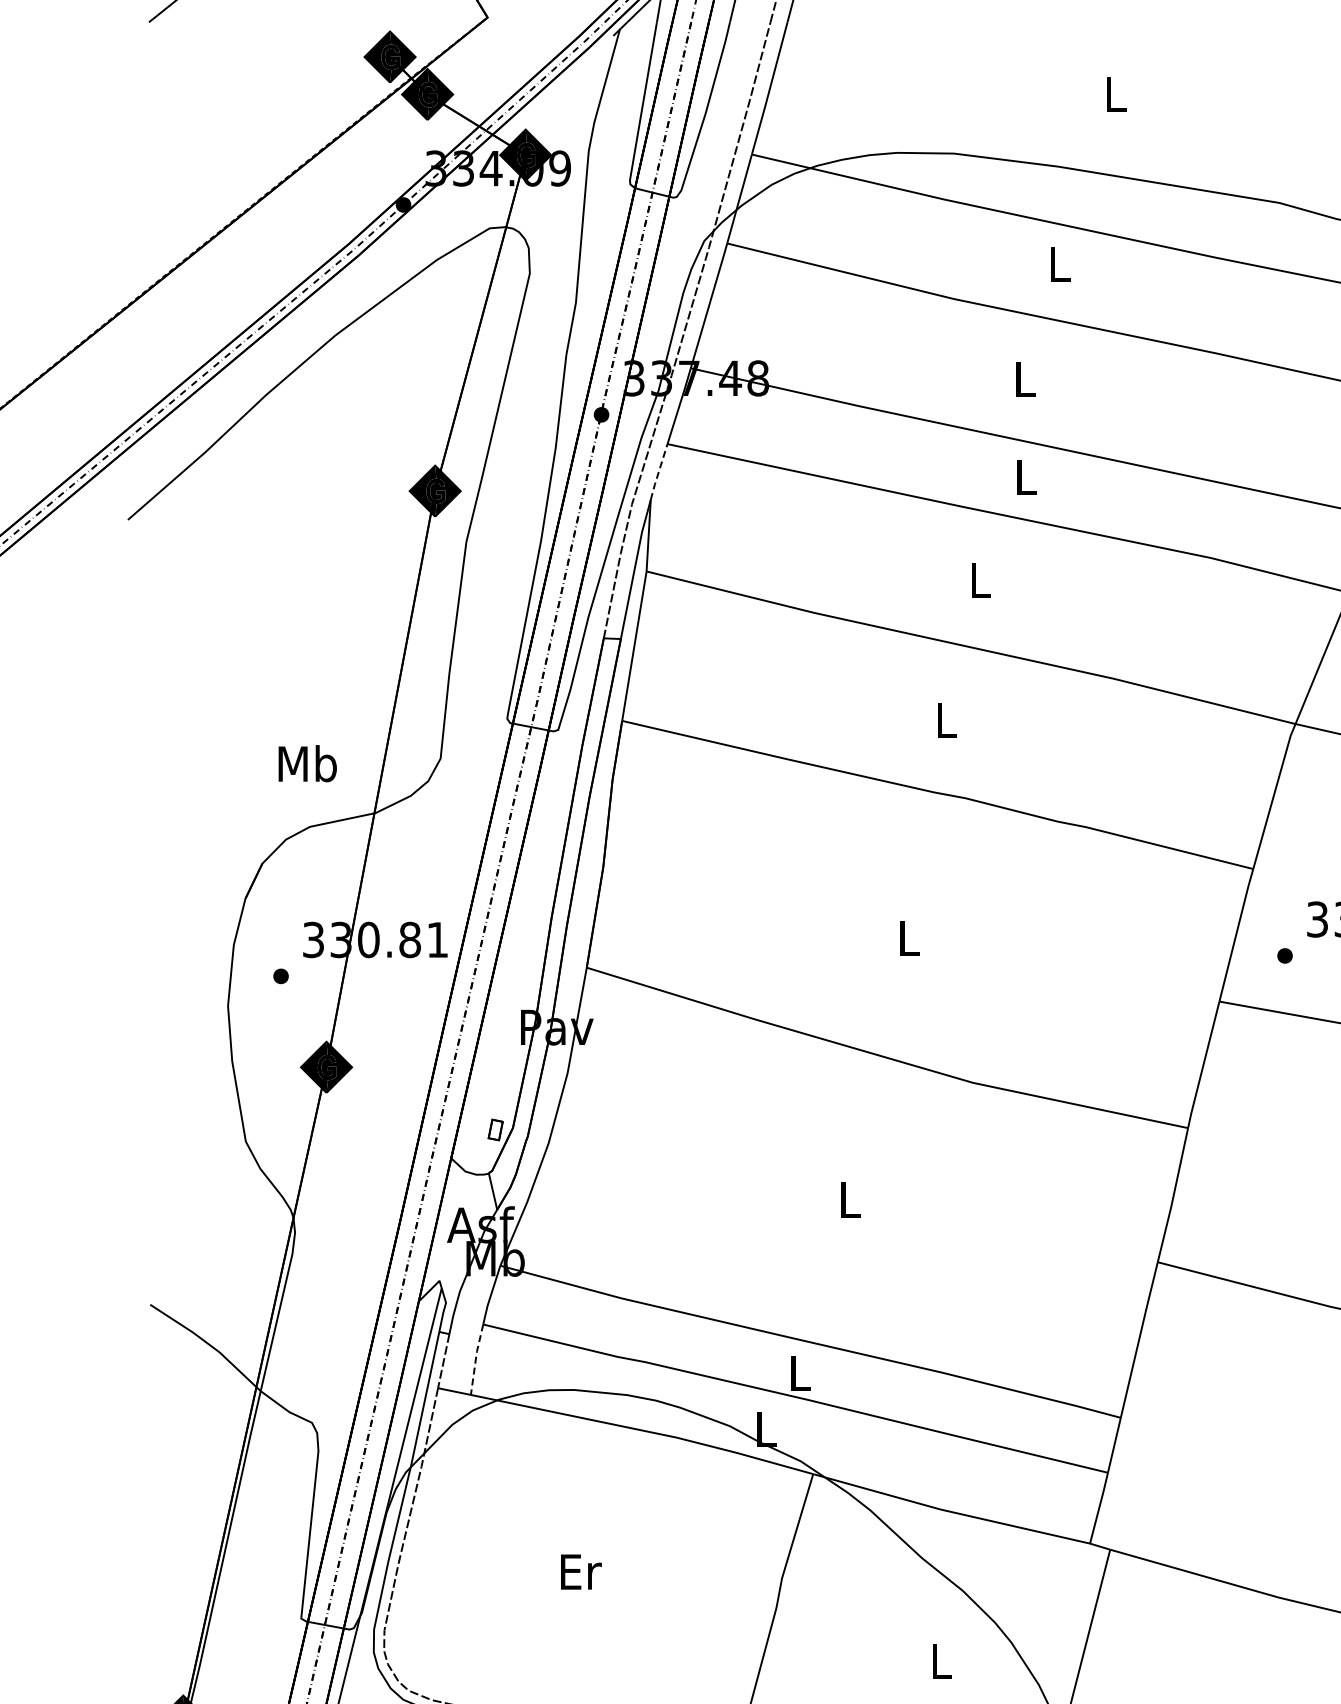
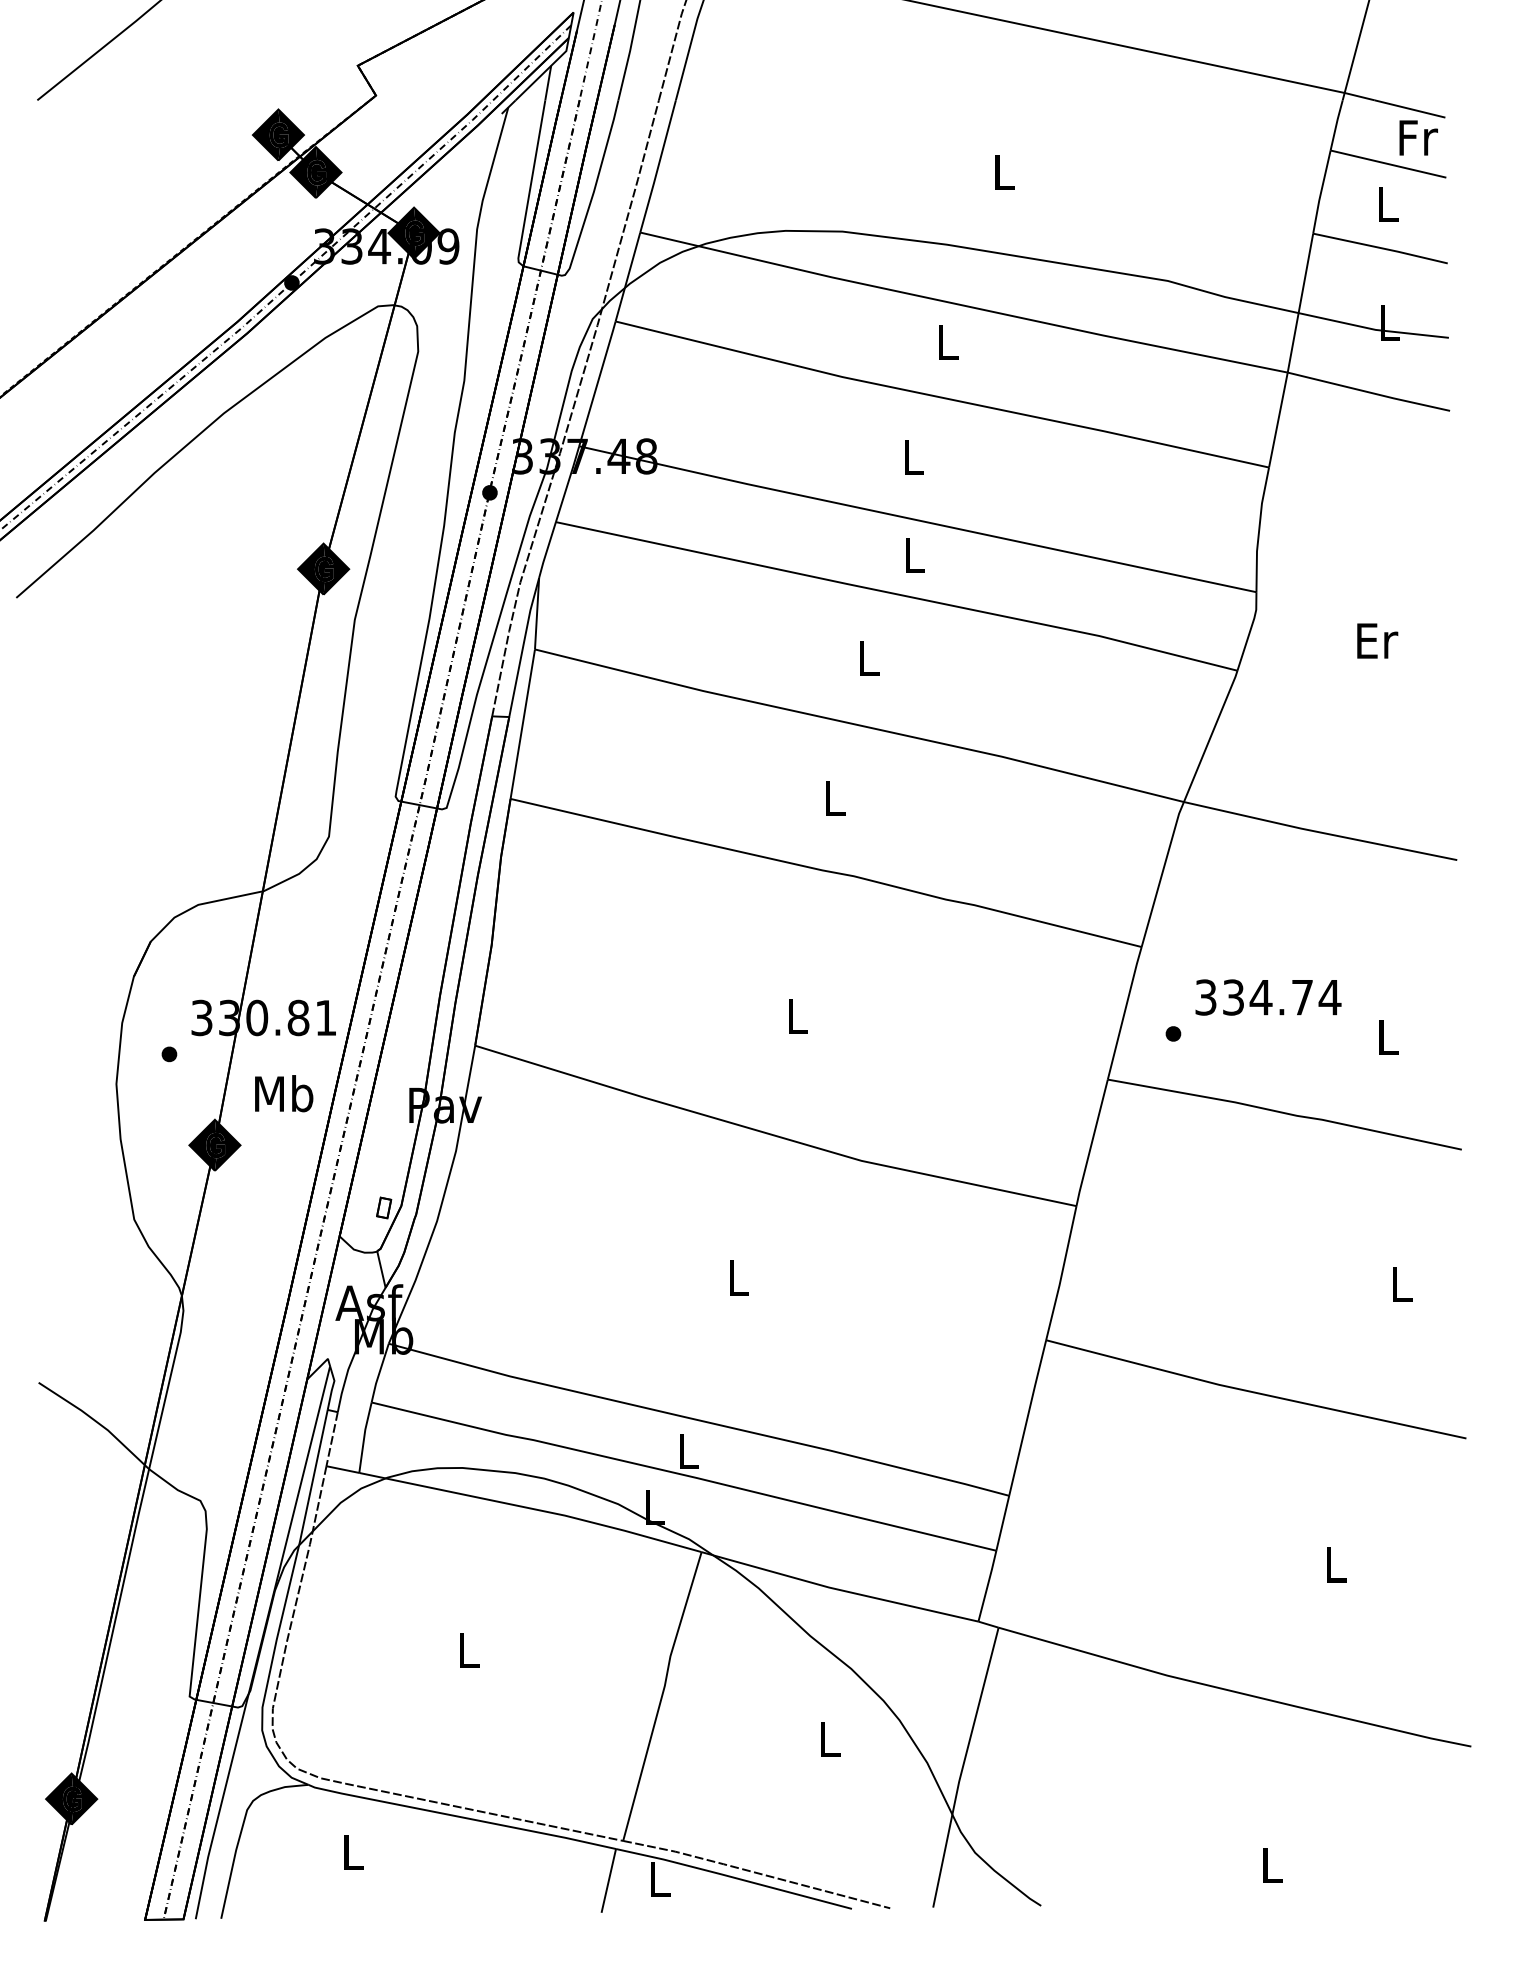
line: (659, 472) -> (547, 550), dashed -> solid
text: (308, 763) -> (284, 1093), moved
line: (476, 1359) -> (364, 1437), dashed -> solid
text: (581, 1571) -> (469, 1649), Er -> L

